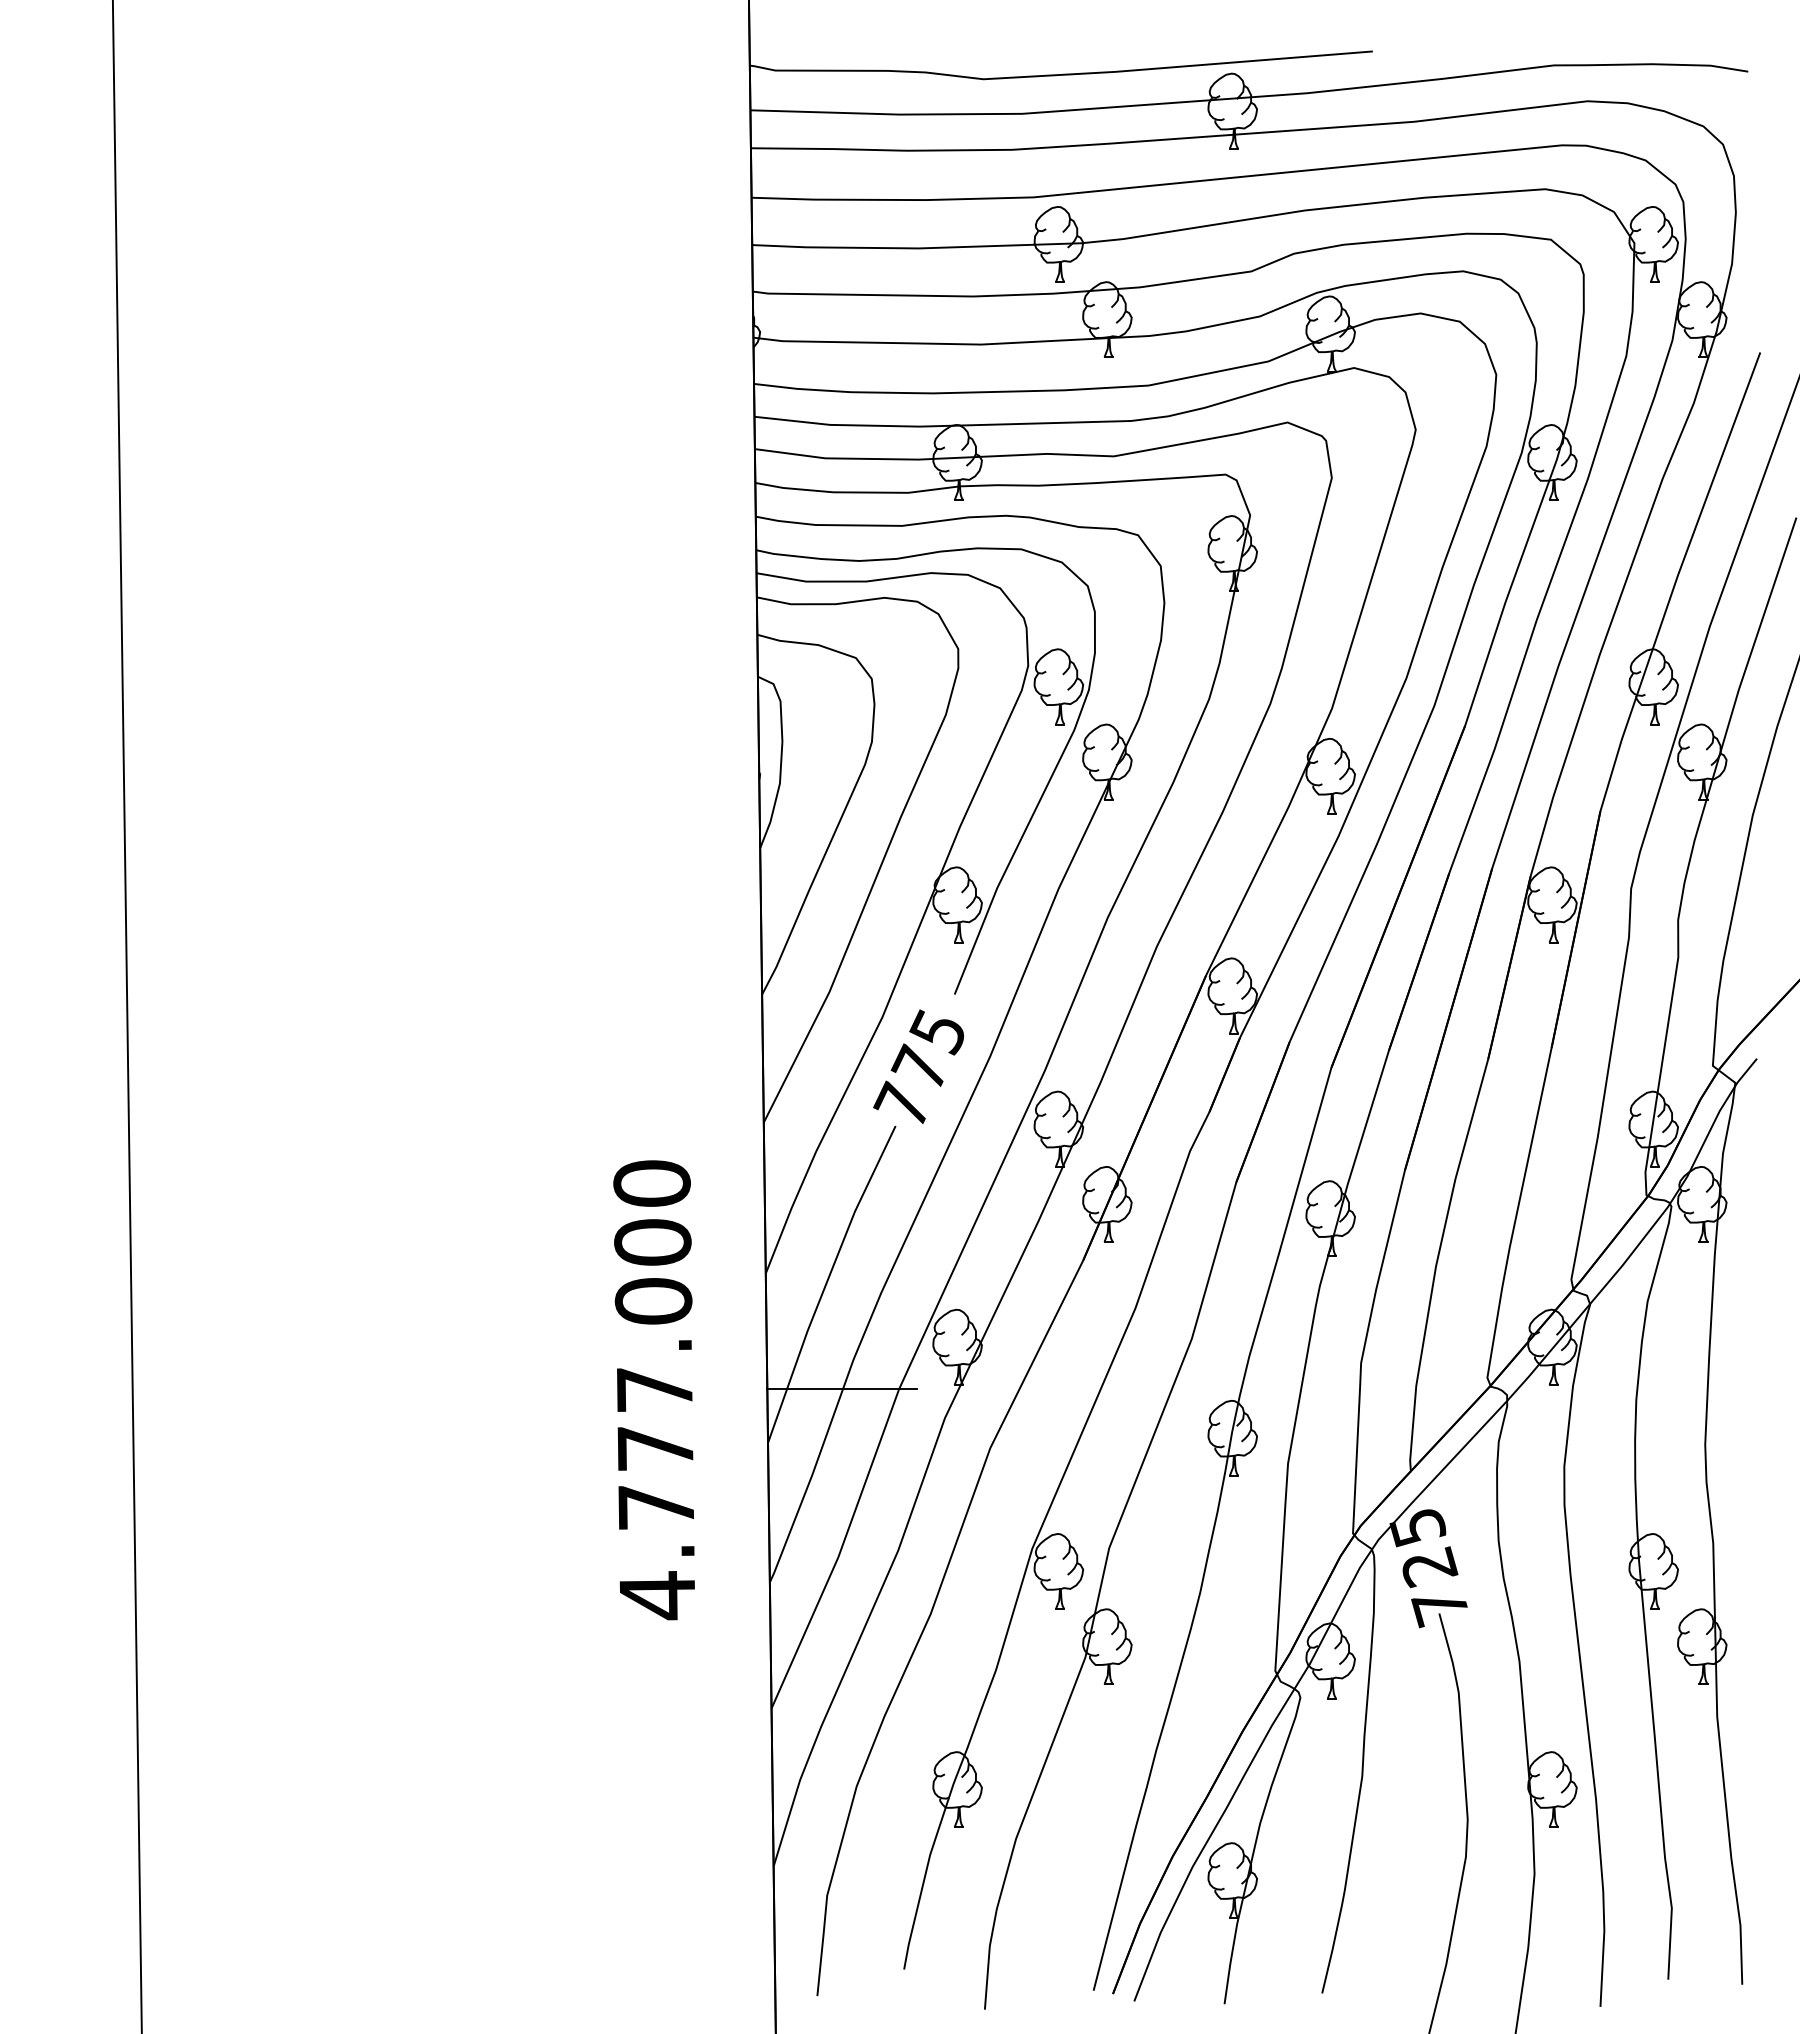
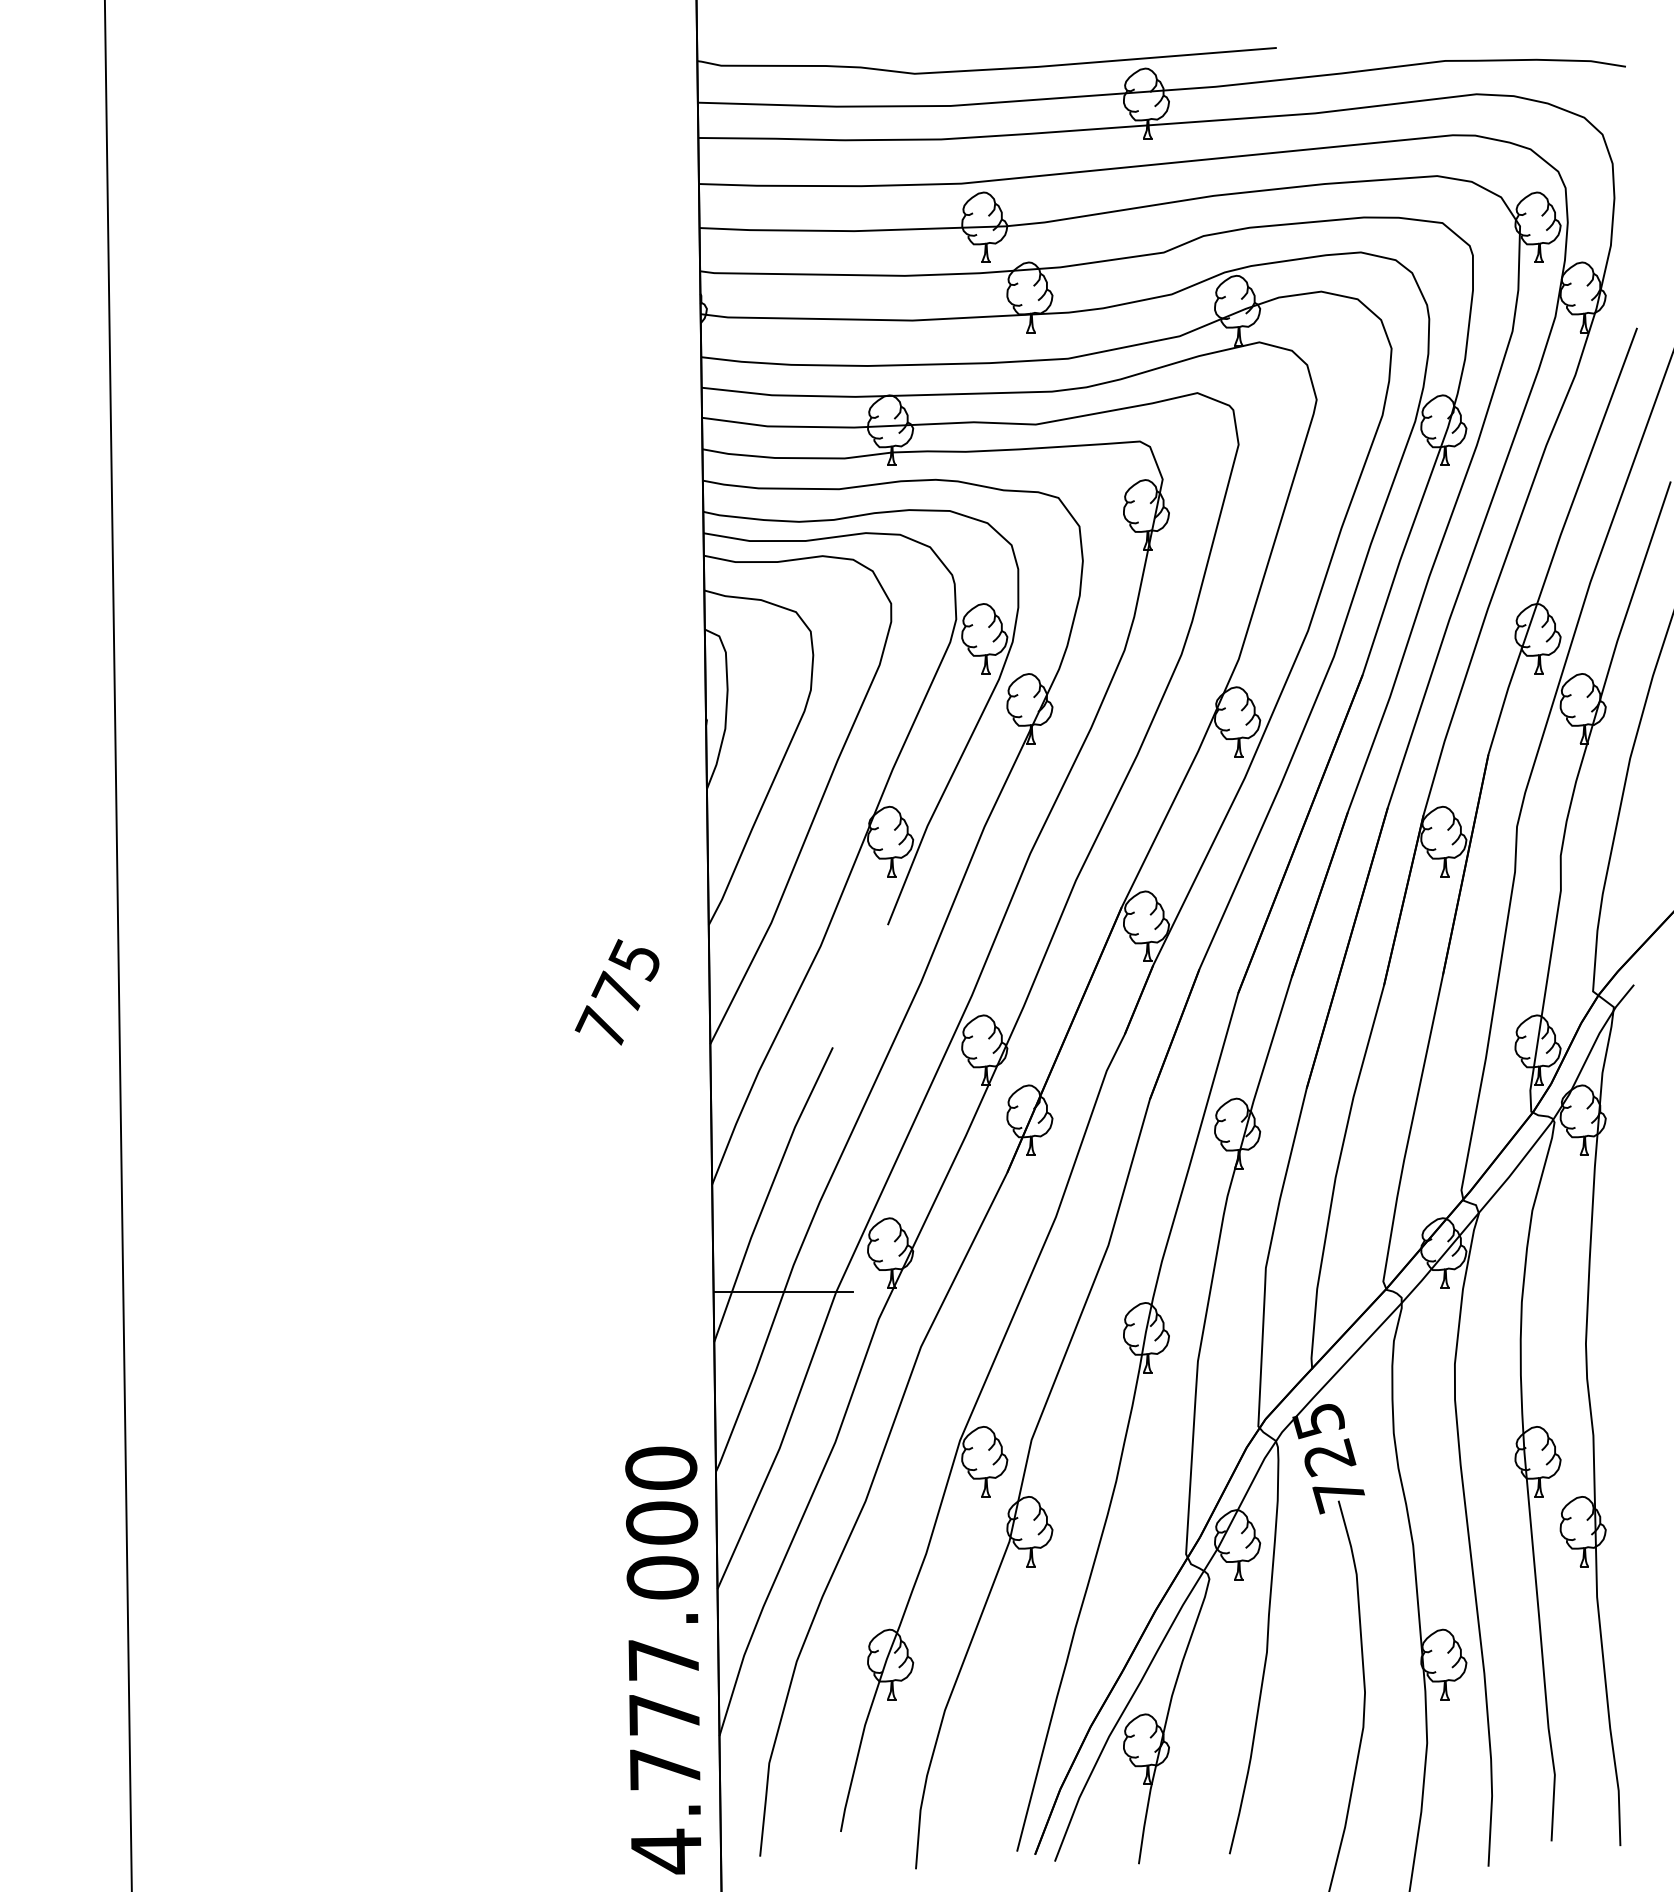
text: (918, 1066) -> (617, 992), moved
text: (653, 1390) -> (662, 1660), moved

